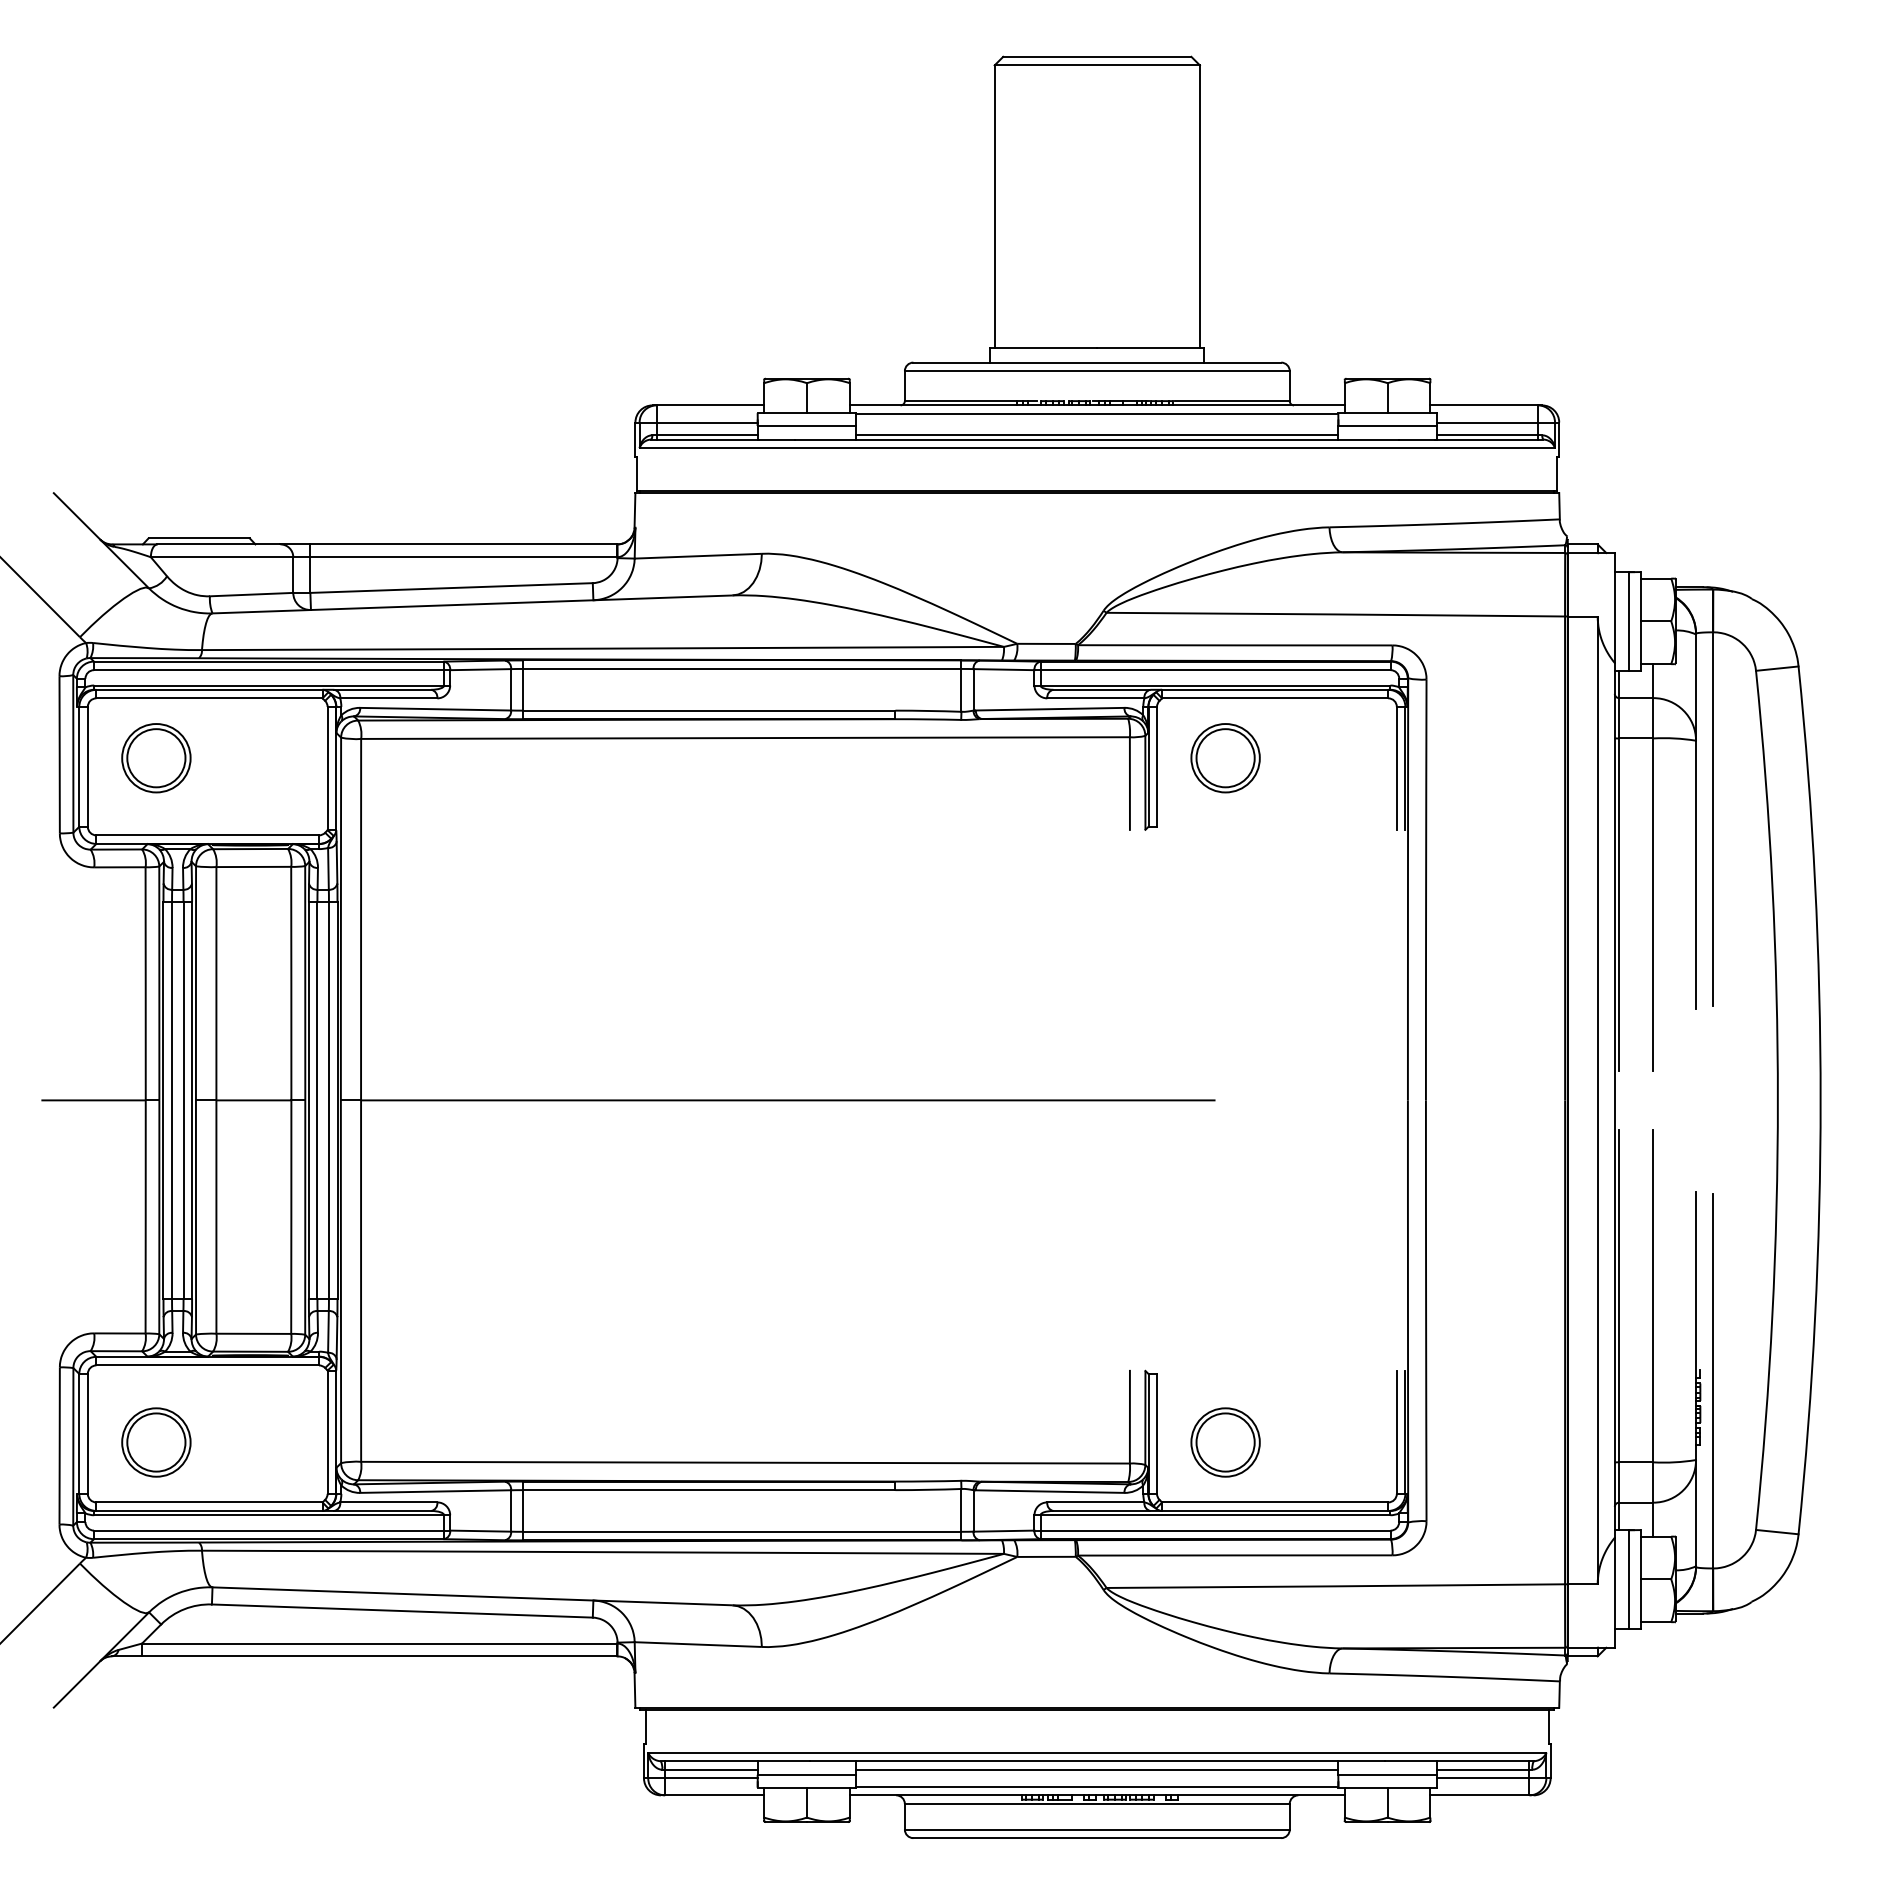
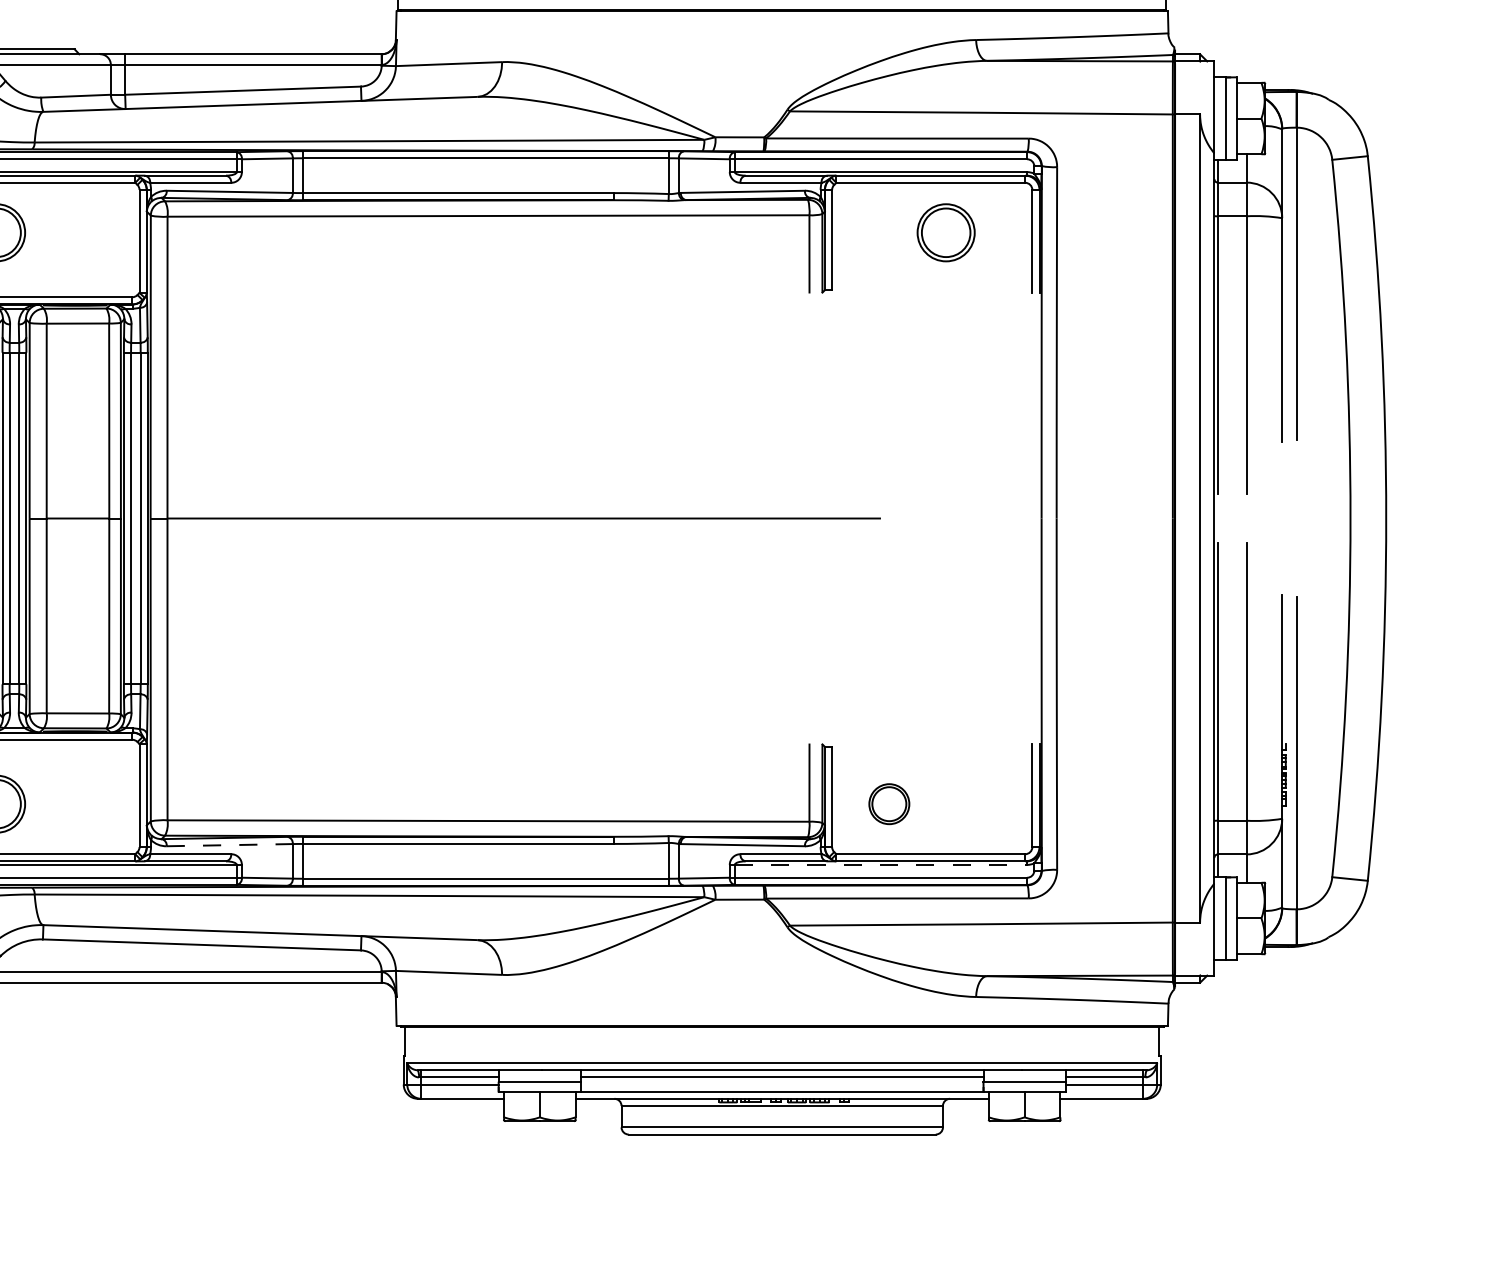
part: (1225, 758) -> (946, 233), moved
part: (1225, 1442) -> (889, 804), size x0.7
line: (436, 1491) -> (230, 845), solid -> dashed
line: (1215, 1515) -> (880, 865), solid -> dashed

